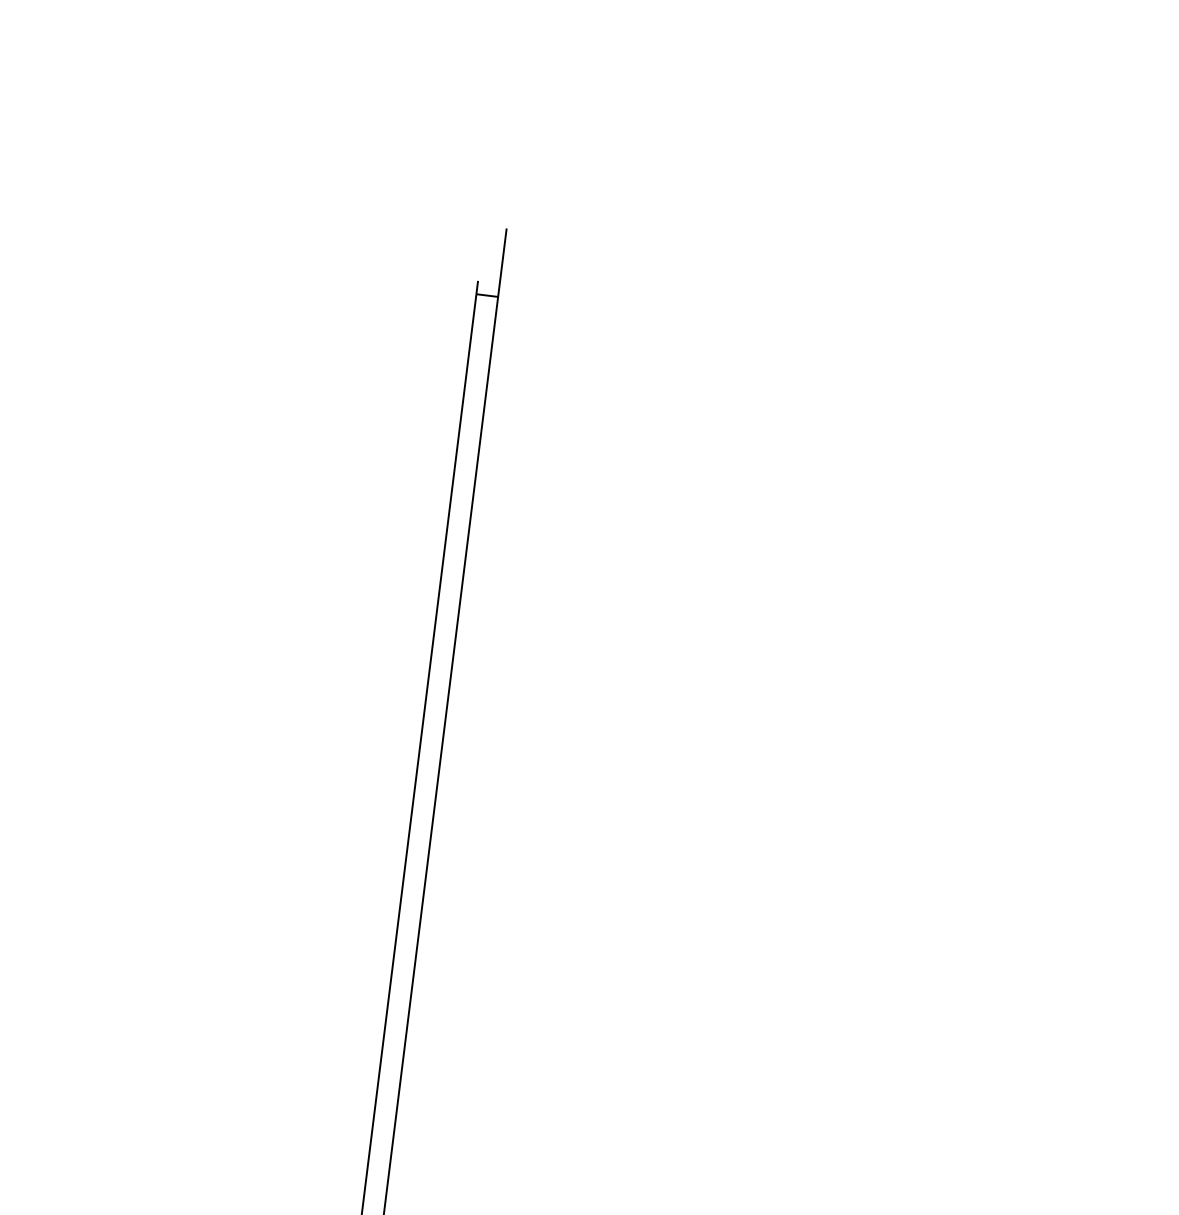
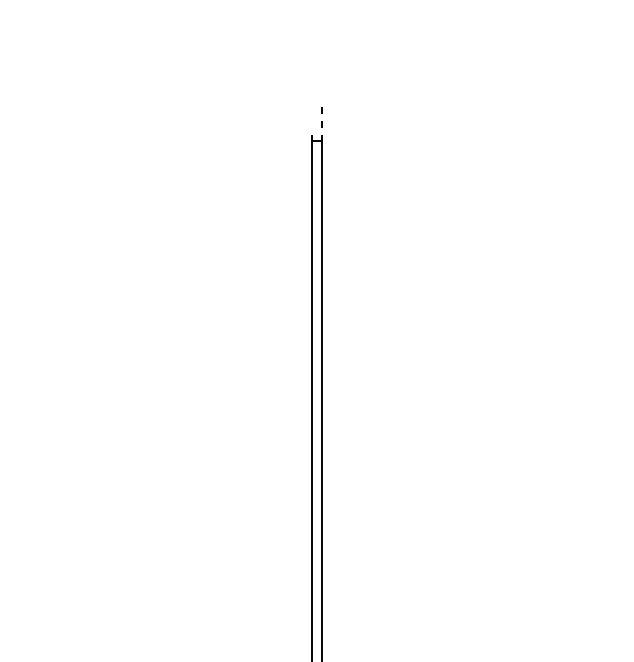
line: (502, 263) -> (322, 124), solid -> dashed

